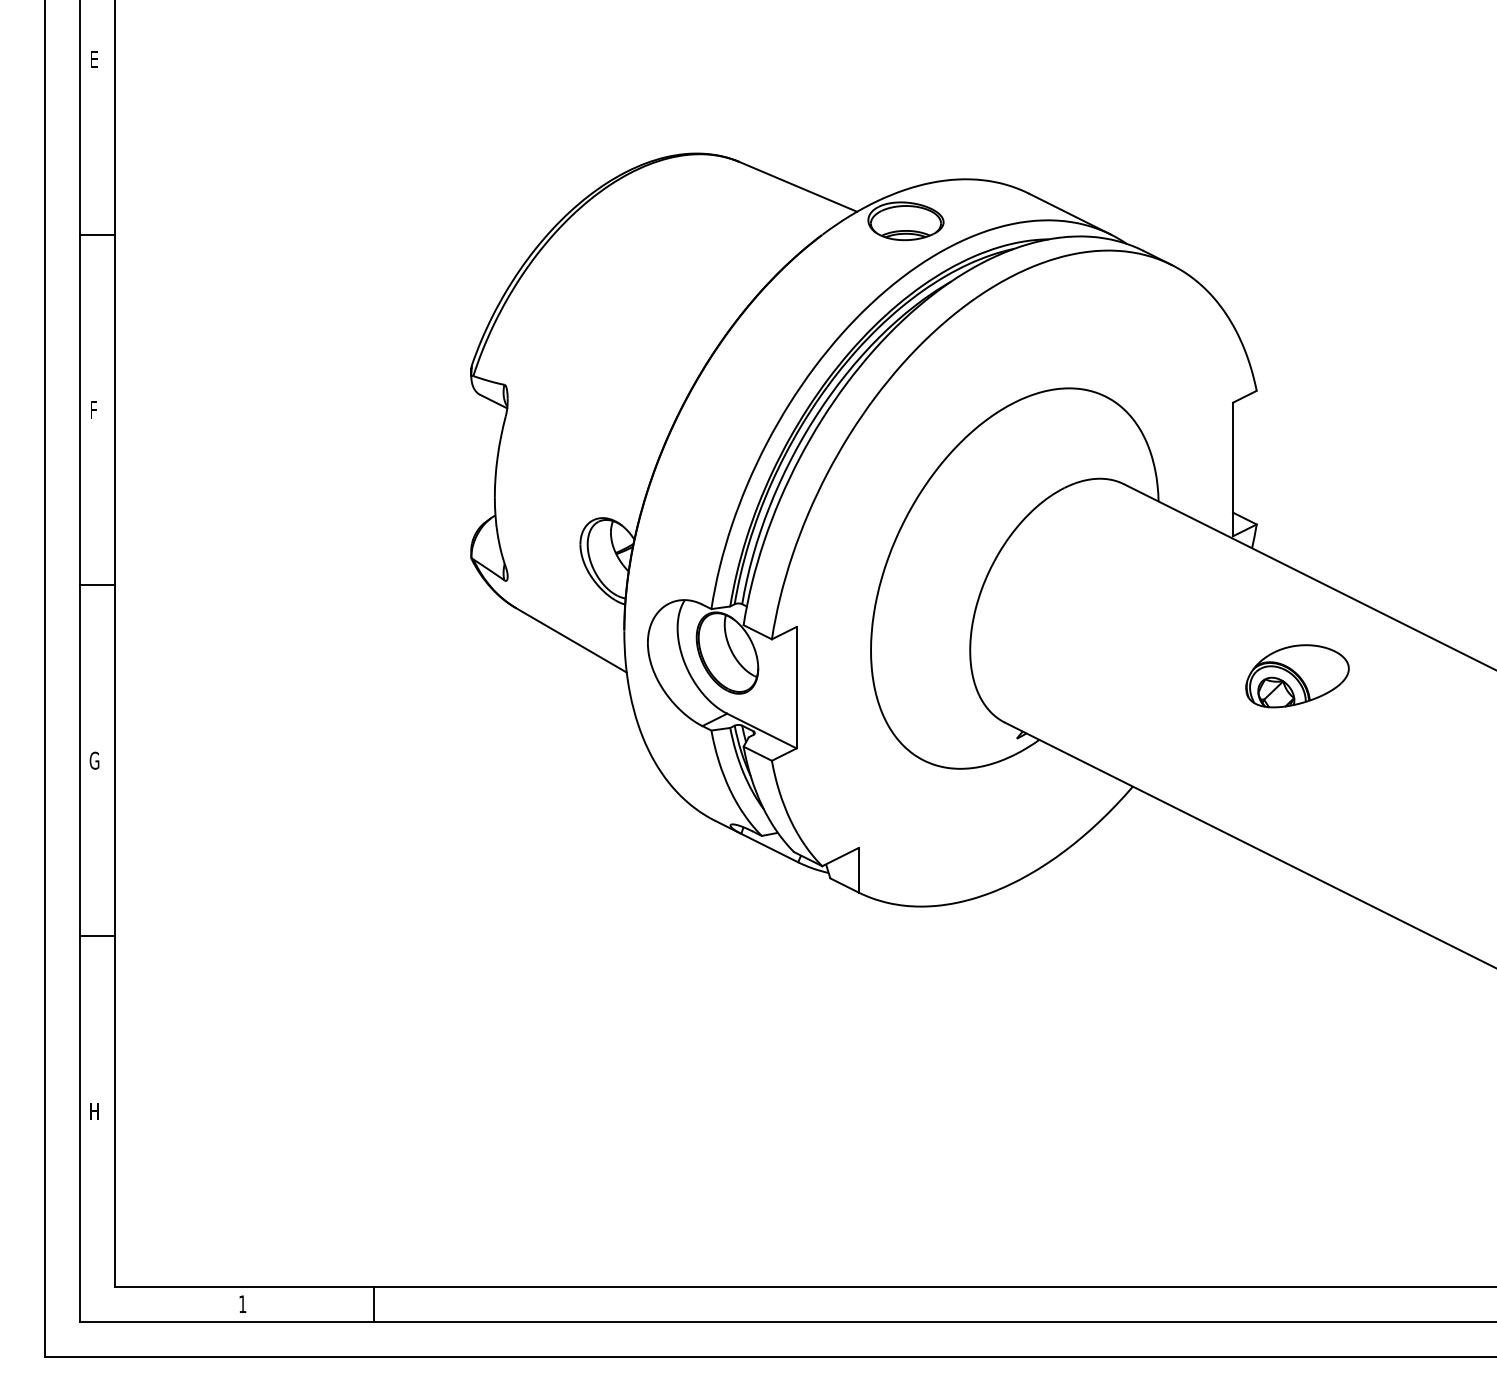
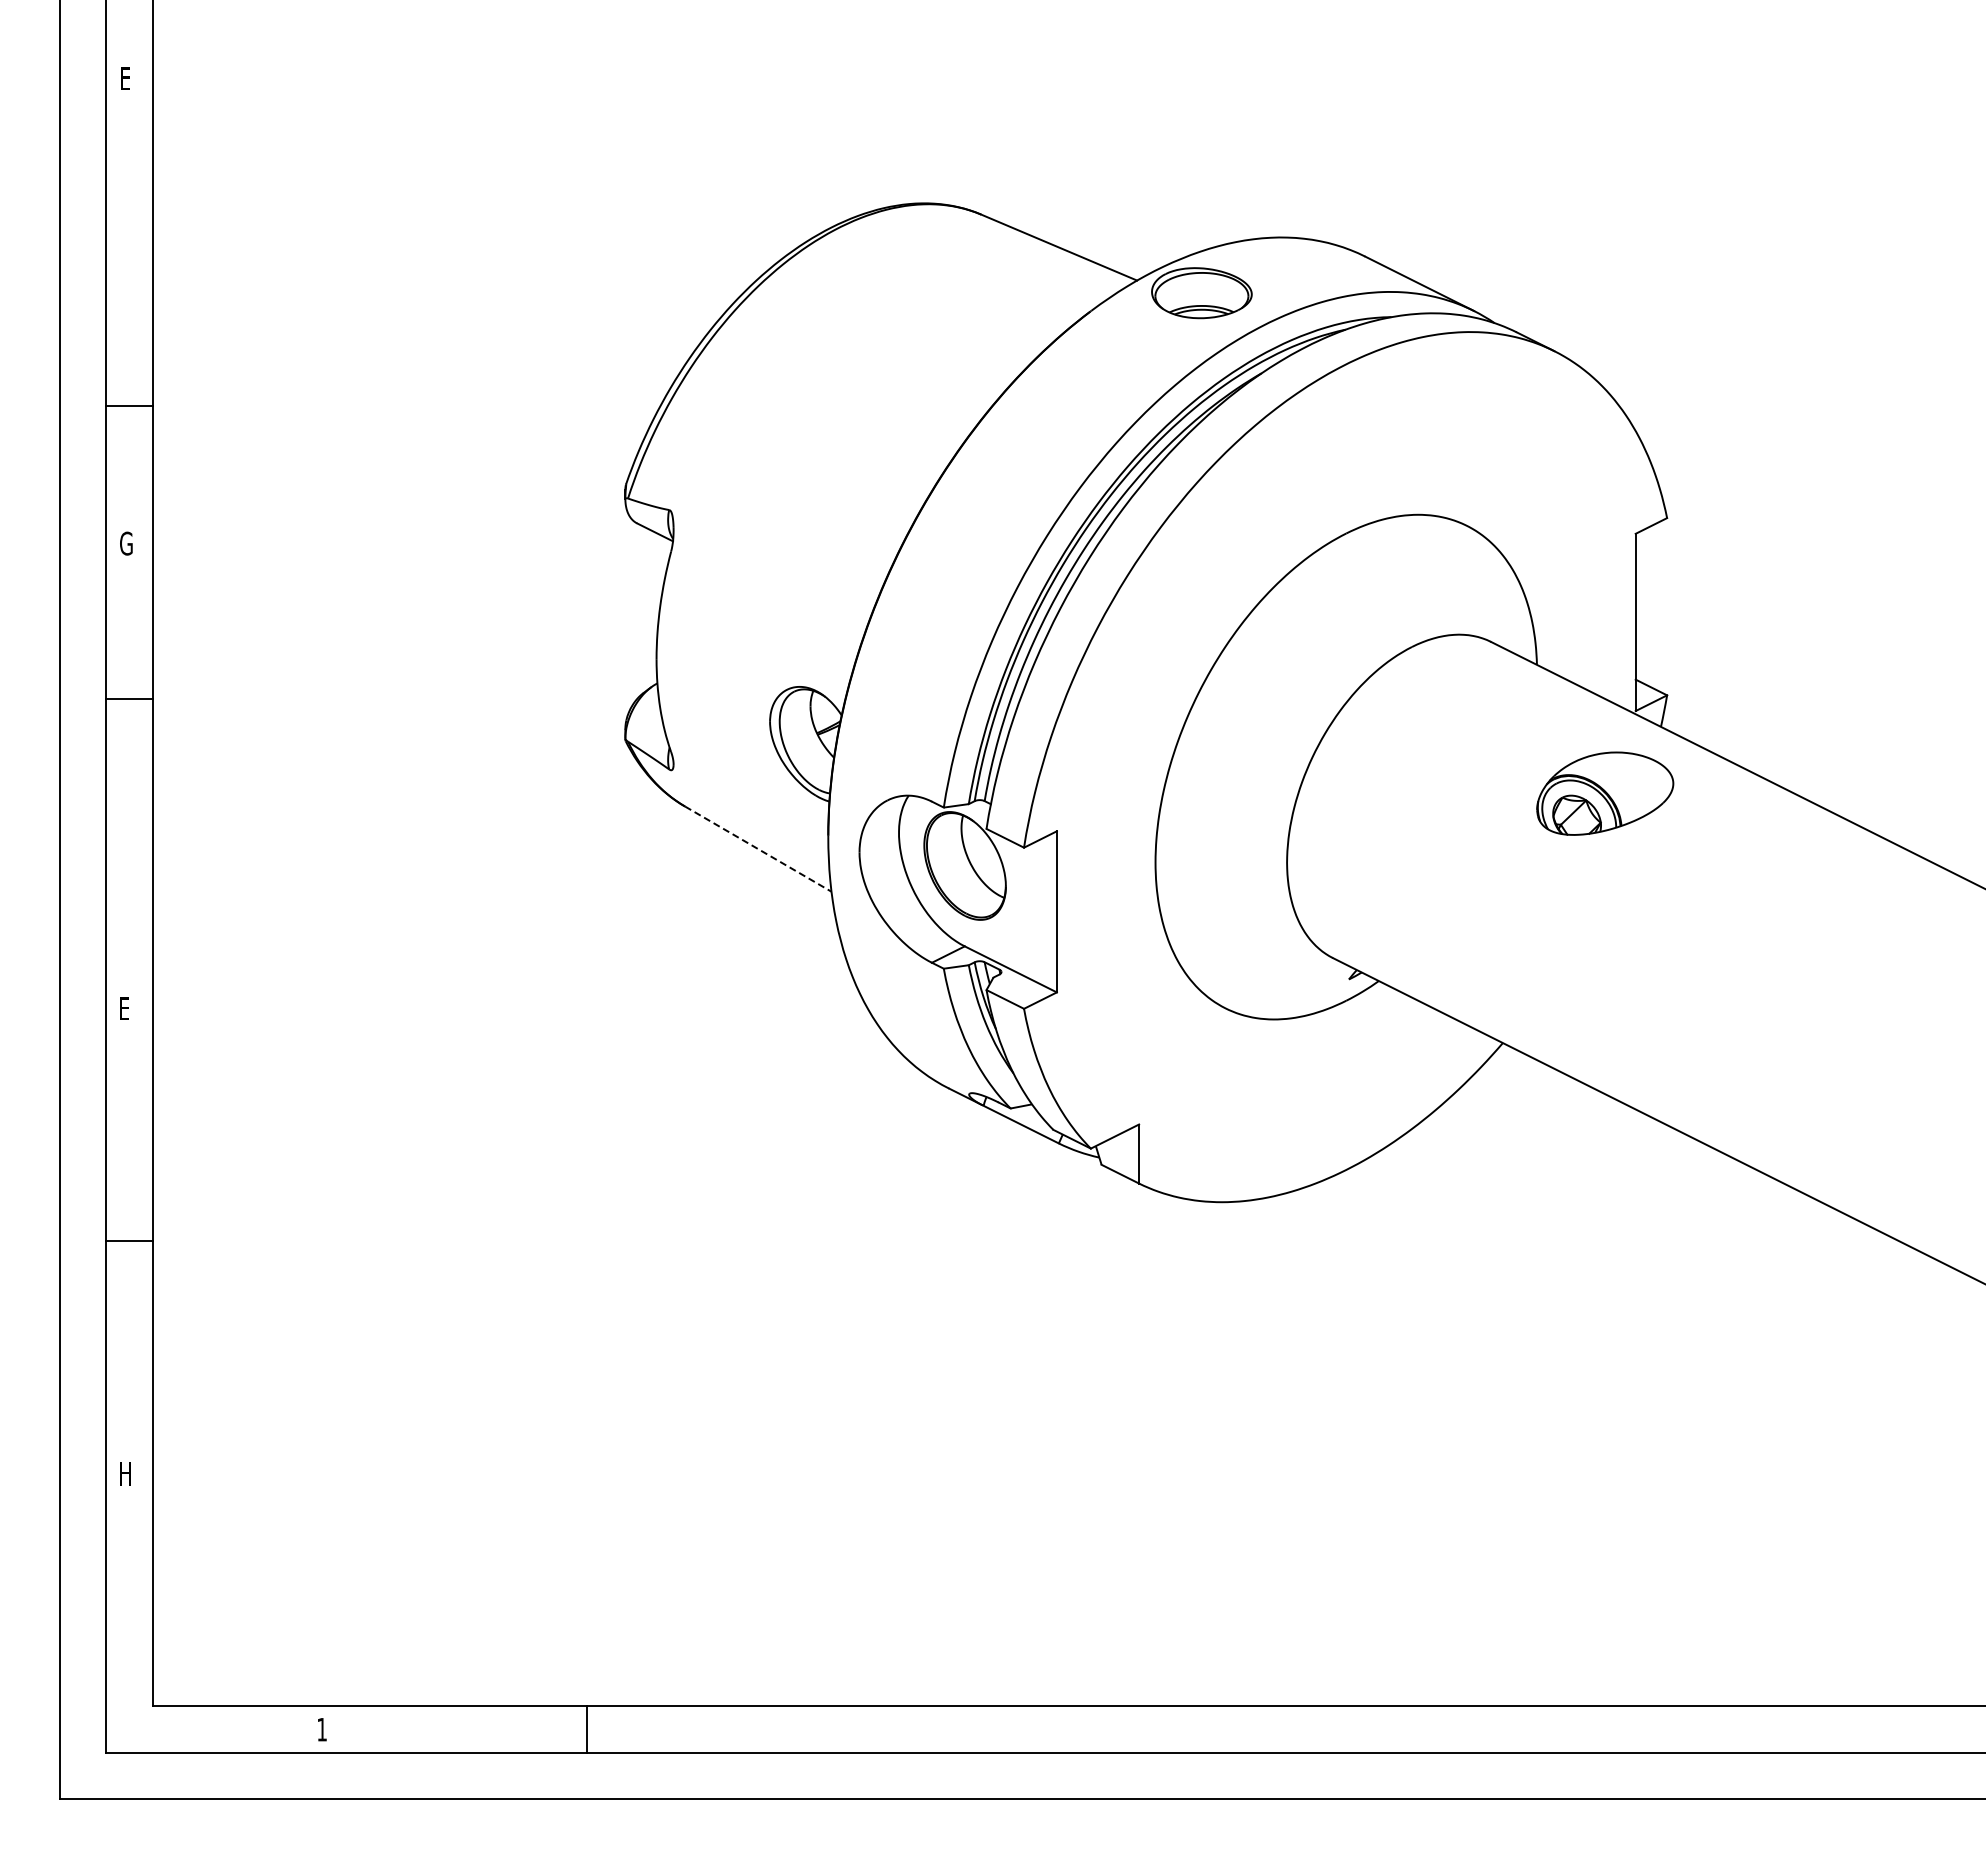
line: (97, 235) -> (129, 406), moved
text: (95, 410) -> (126, 543), F -> G
line: (97, 585) -> (129, 699), moved
line: (571, 640) -> (758, 849), solid -> dashed
part: (1297, 676) -> (1605, 793), moved
text: (94, 760) -> (125, 1008), G -> E
line: (374, 1304) -> (586, 1729), moved

